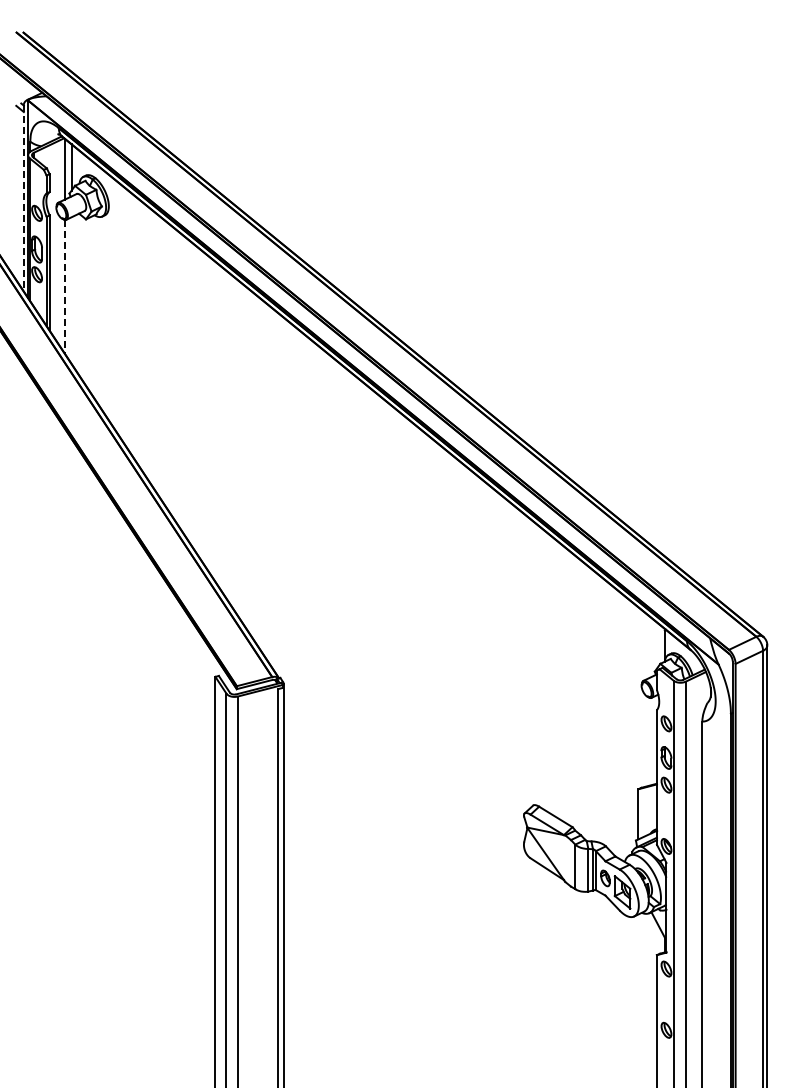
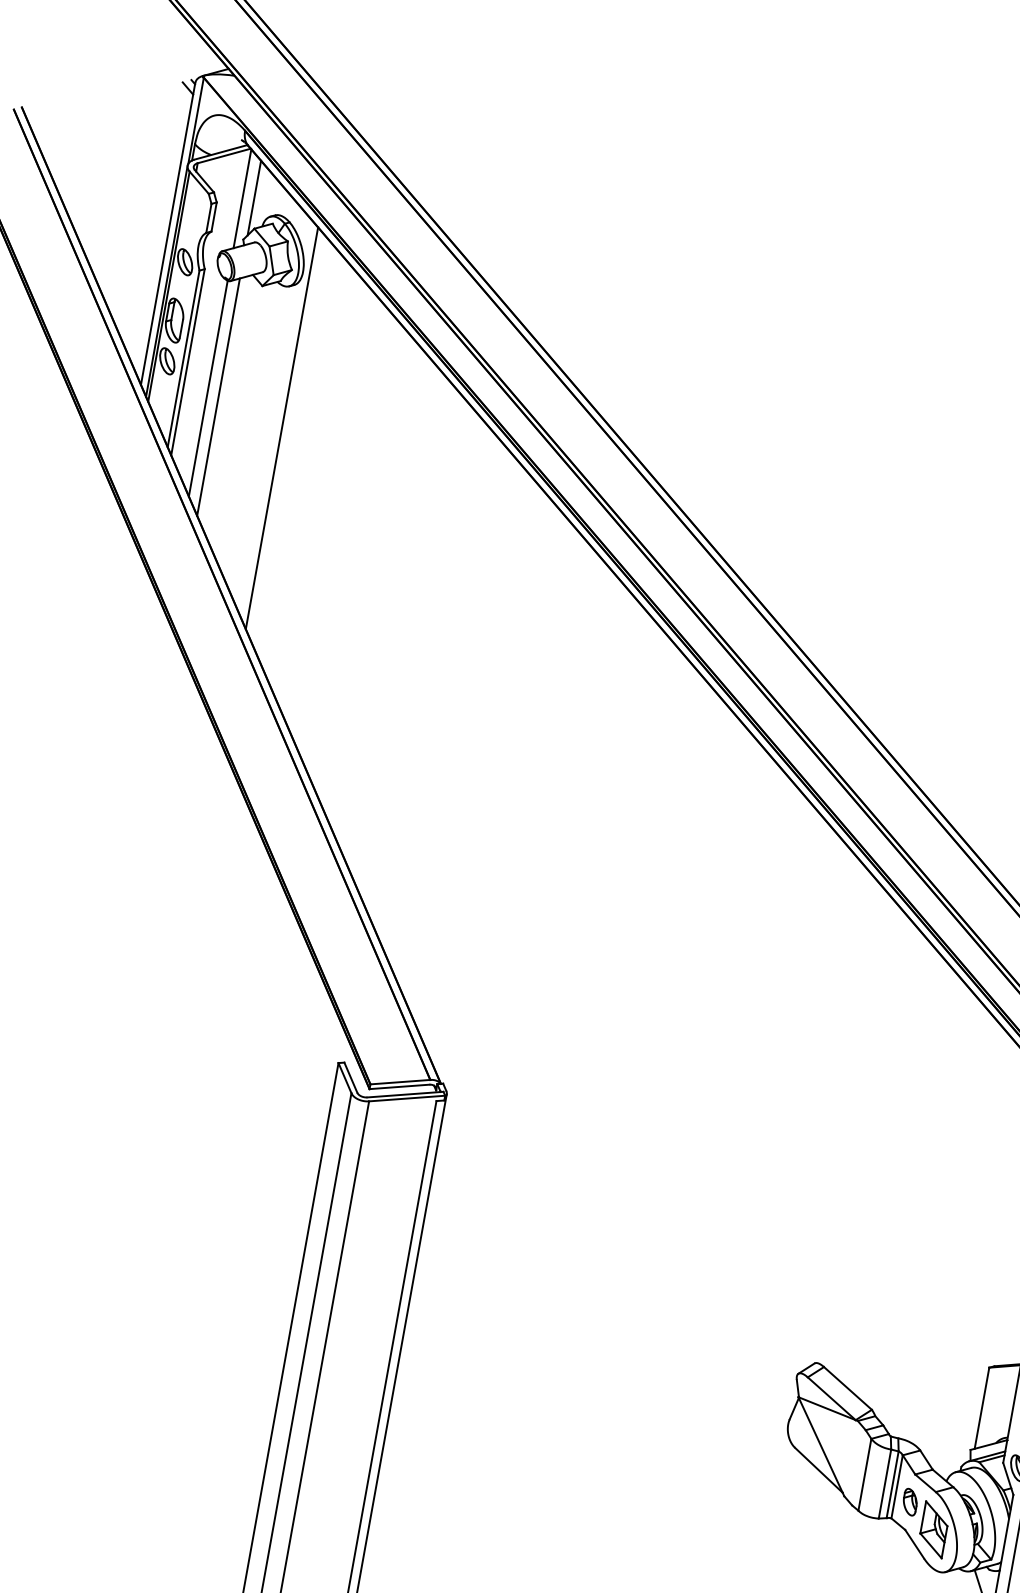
line: (23, 198) -> (167, 234), dashed -> solid
line: (64, 286) -> (208, 388), dashed -> solid
line: (71, 290) -> (218, 396), added
line: (113, 302) -> (282, 428), added

